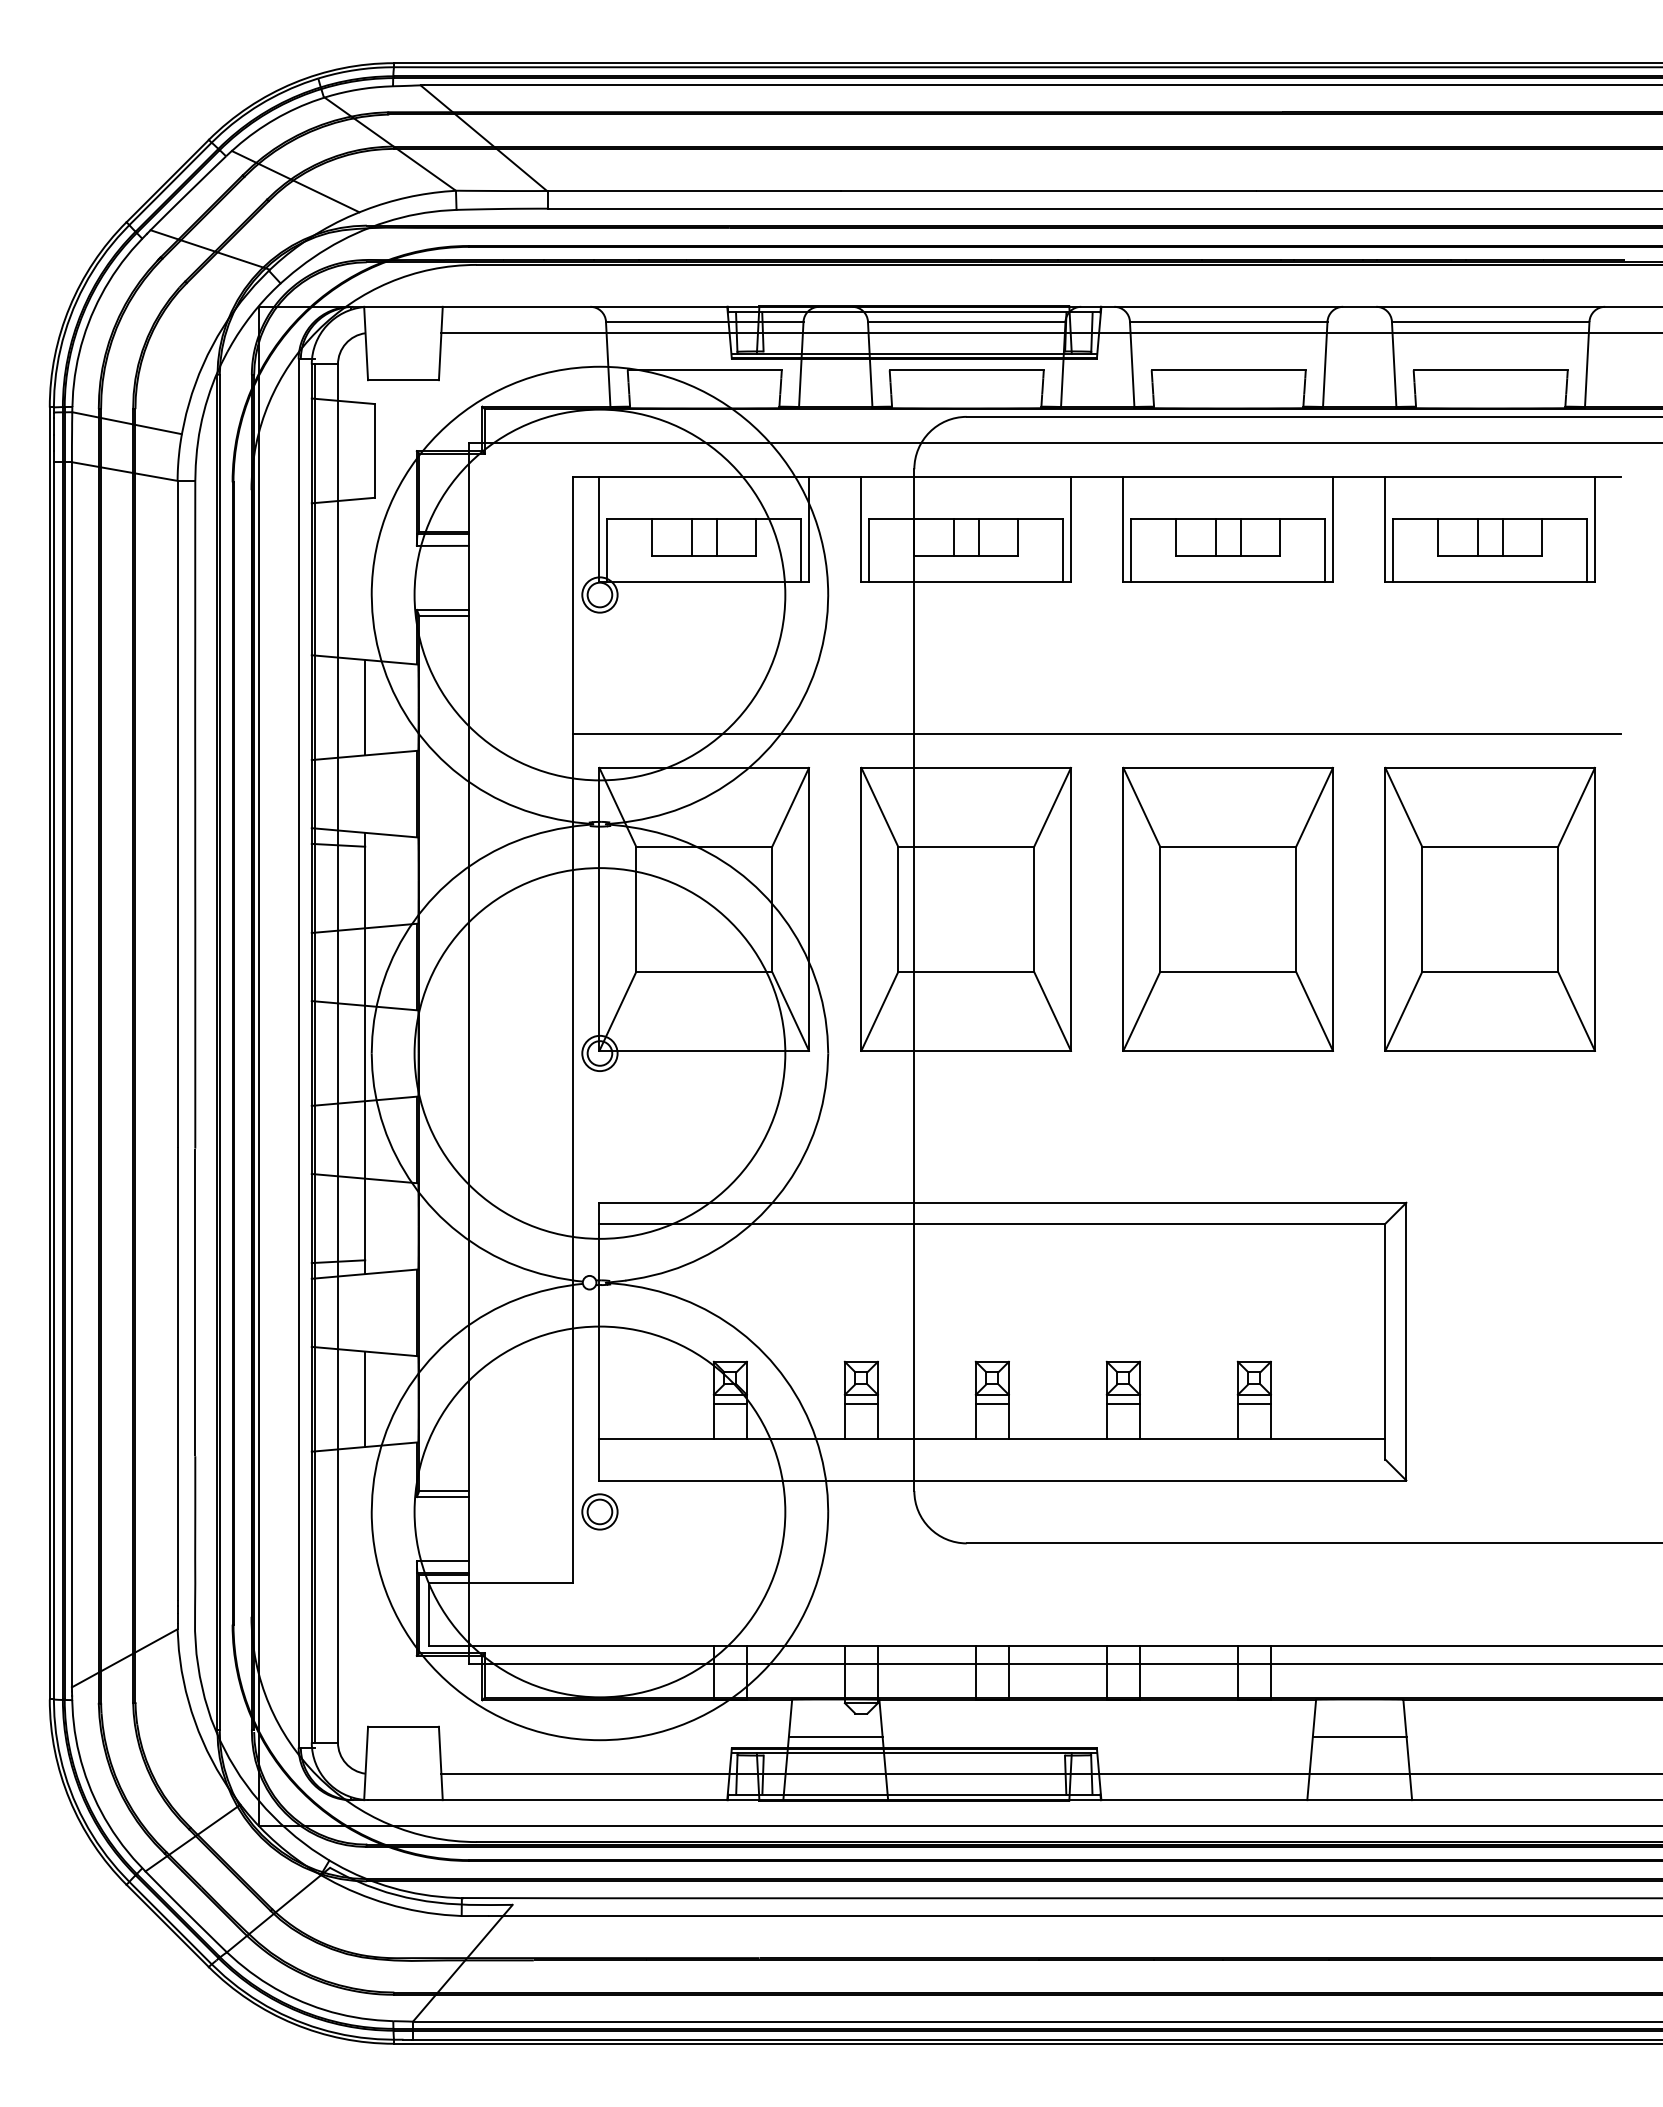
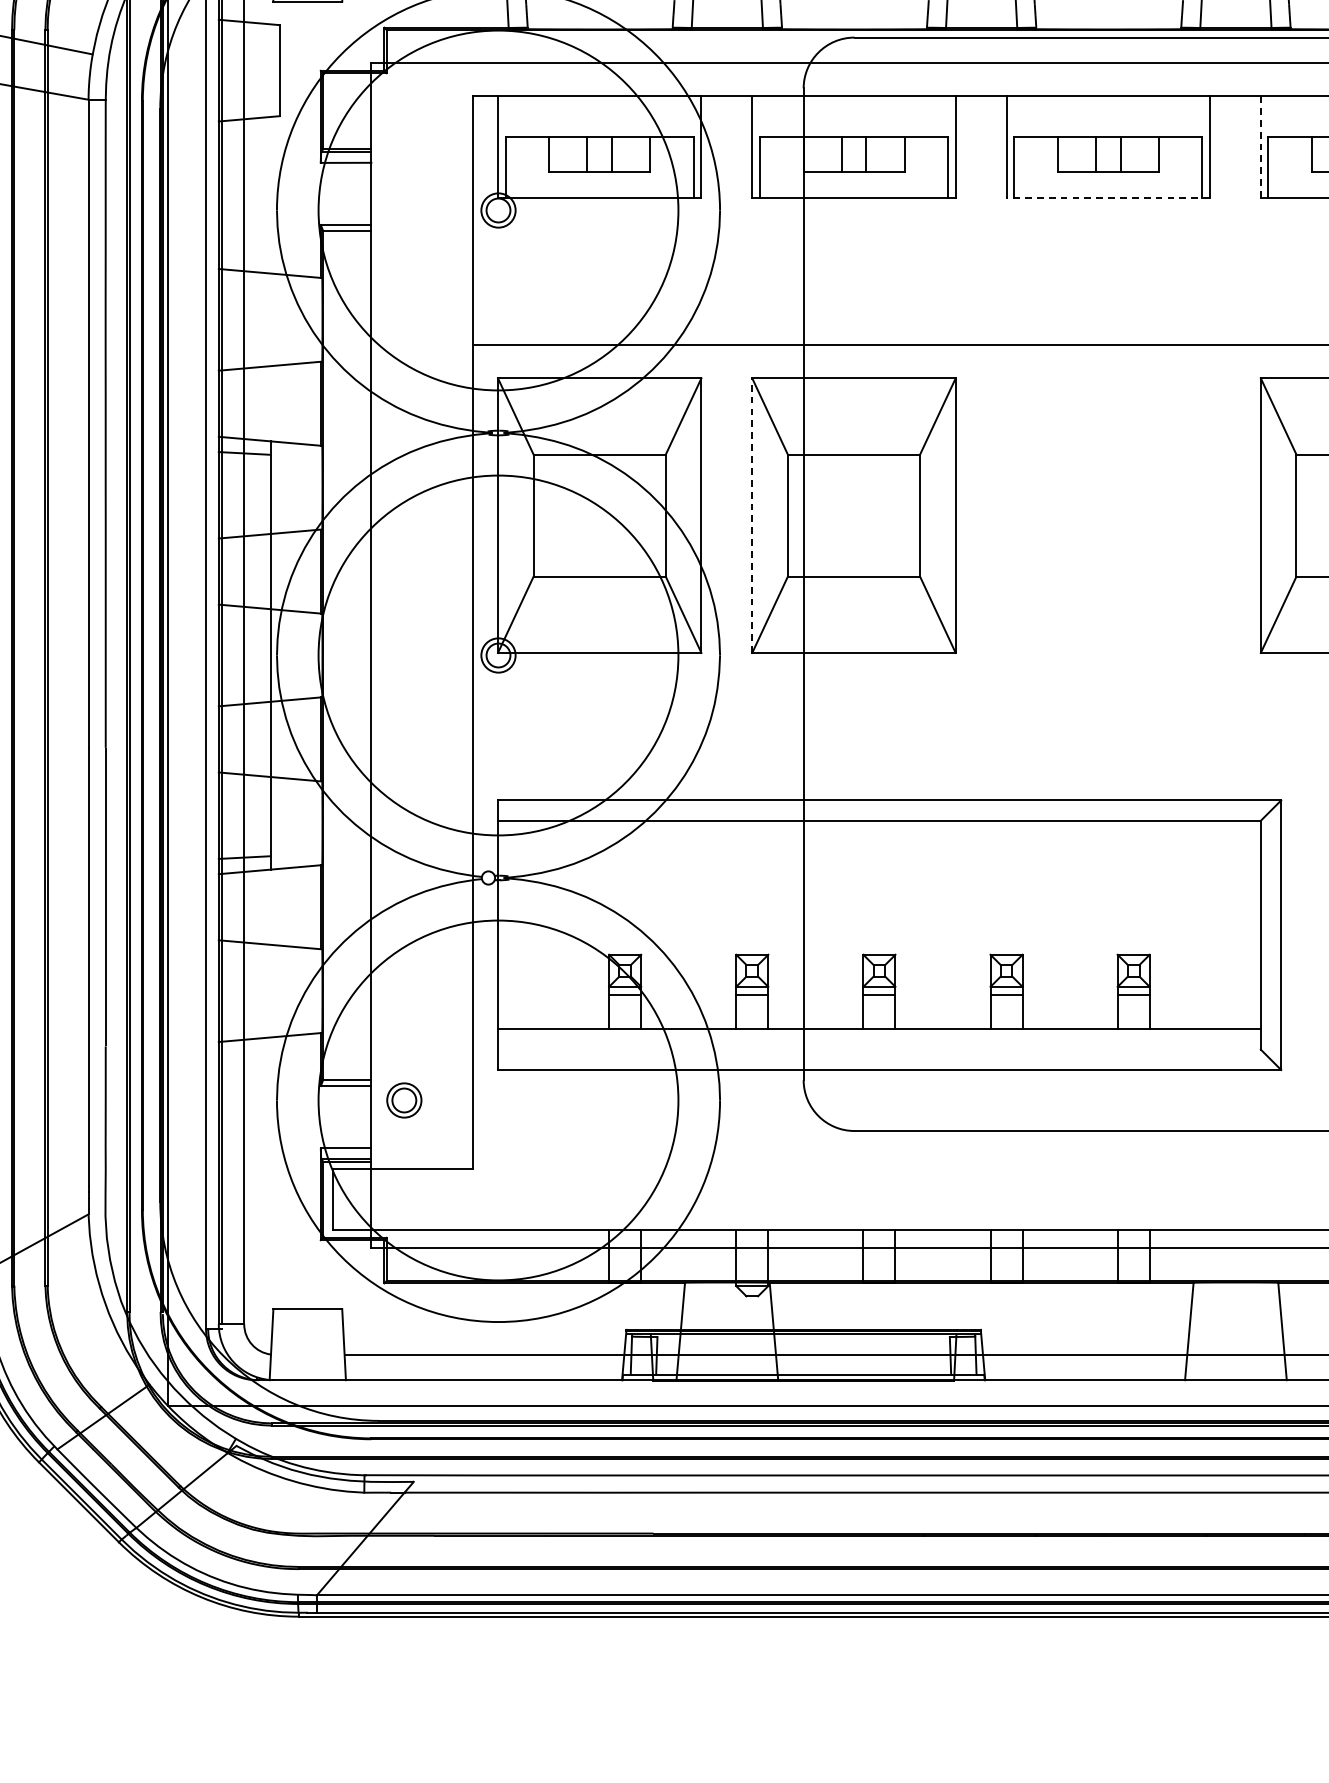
line: (1385, 530) -> (1260, 147), solid -> dashed
line: (1228, 581) -> (1108, 197), solid -> dashed
line: (365, 707) -> (270, 319), removed
line: (861, 908) -> (752, 514), solid -> dashed
part: (1227, 908) -> (1107, 514), removed
line: (365, 1399) -> (270, 991), removed
part: (599, 1511) -> (403, 1100), moved
line: (835, 1736) -> (727, 1318), removed
line: (1359, 1736) -> (1235, 1318), removed

